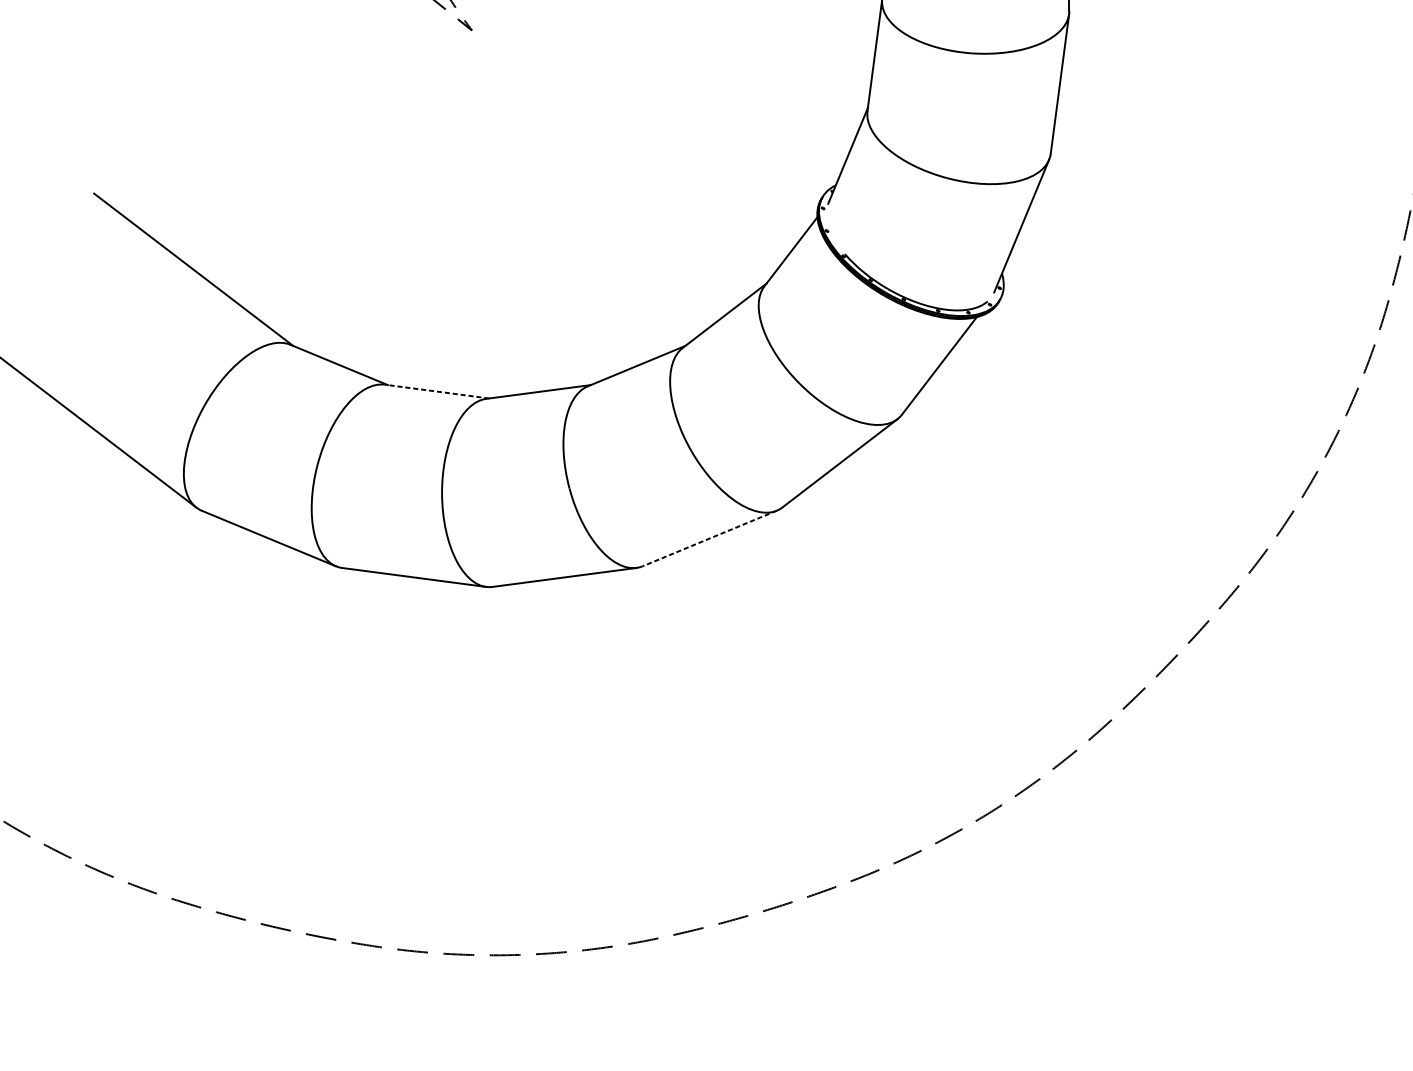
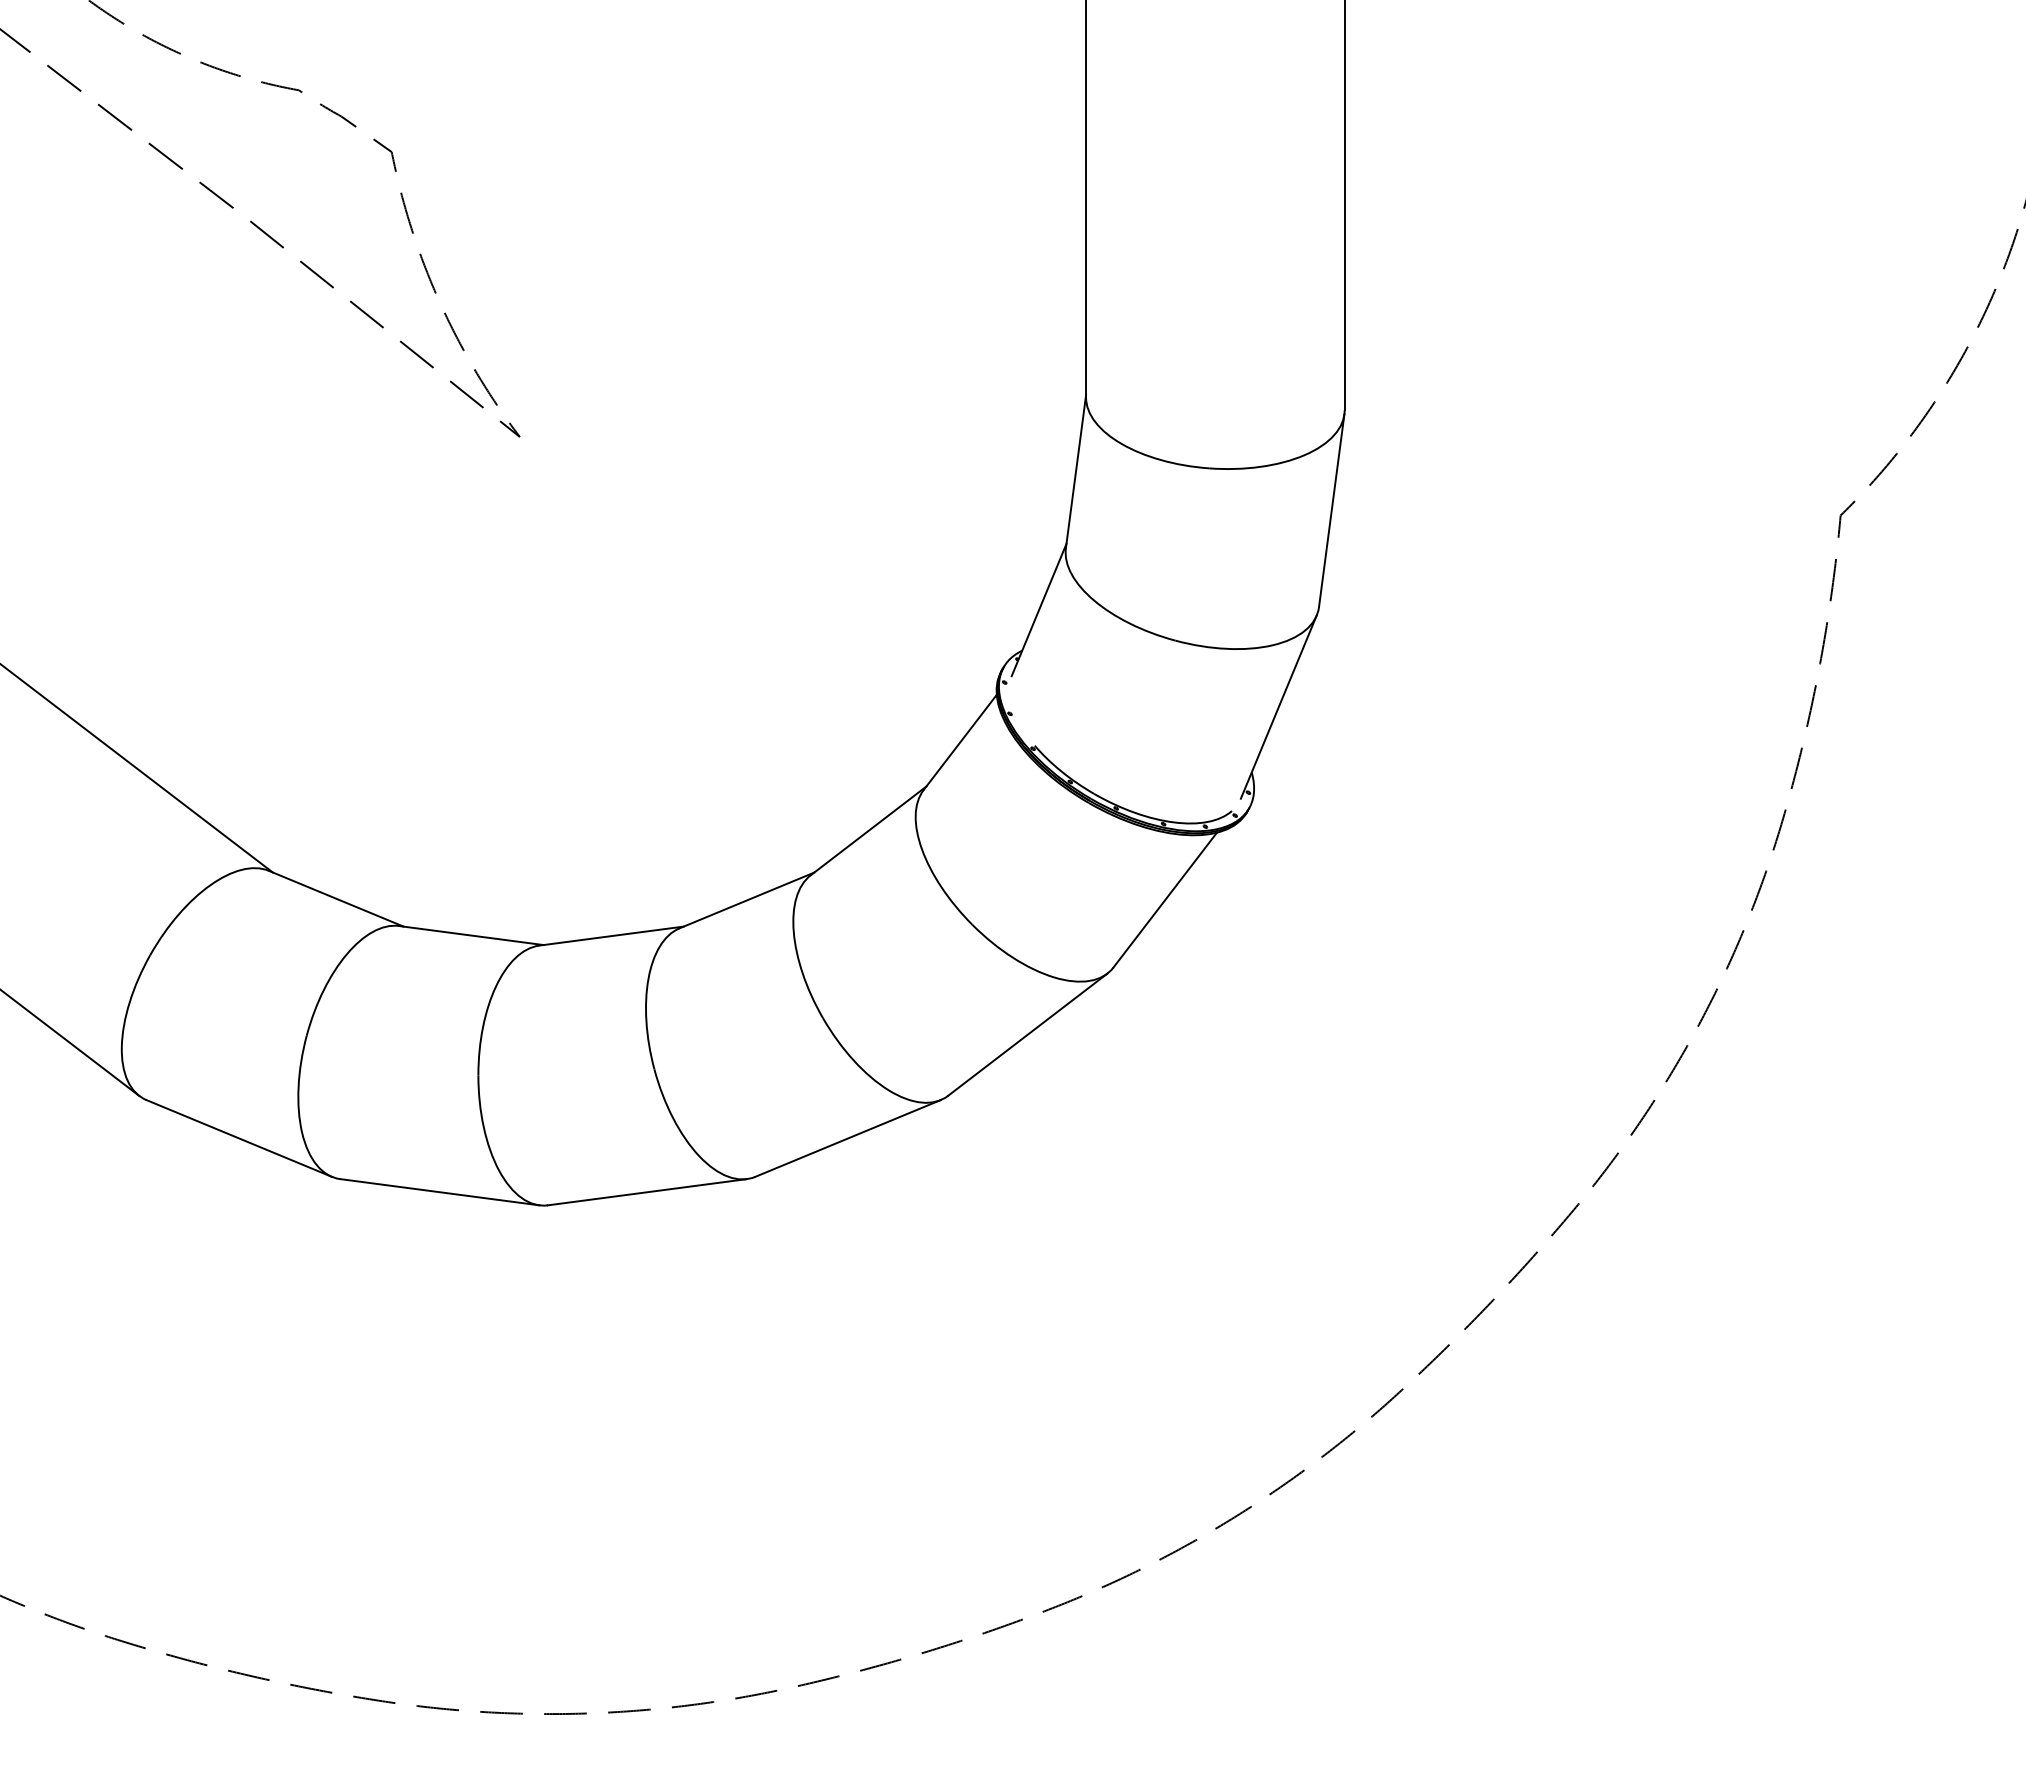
line: (437, 391) -> (471, 935), dashed -> solid
line: (709, 538) -> (847, 1138), dashed -> solid

